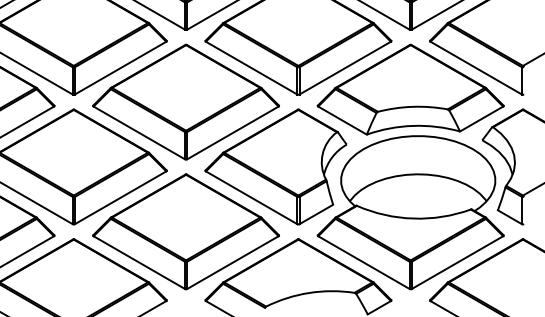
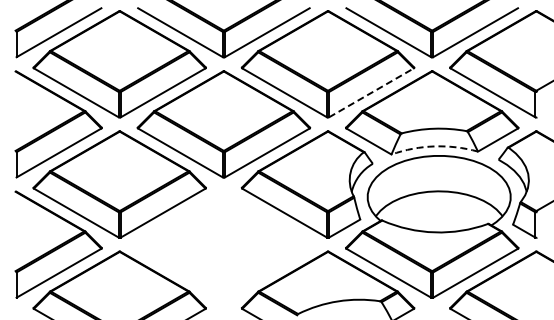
line: (345, 67) -> (371, 92), solid -> dashed
arc: (413, 125) -> (434, 146), solid -> dashed
part: (185, 231) -> (223, 244), removed

